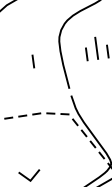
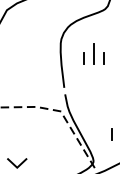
line: (32, 61) -> (33, 58), removed

